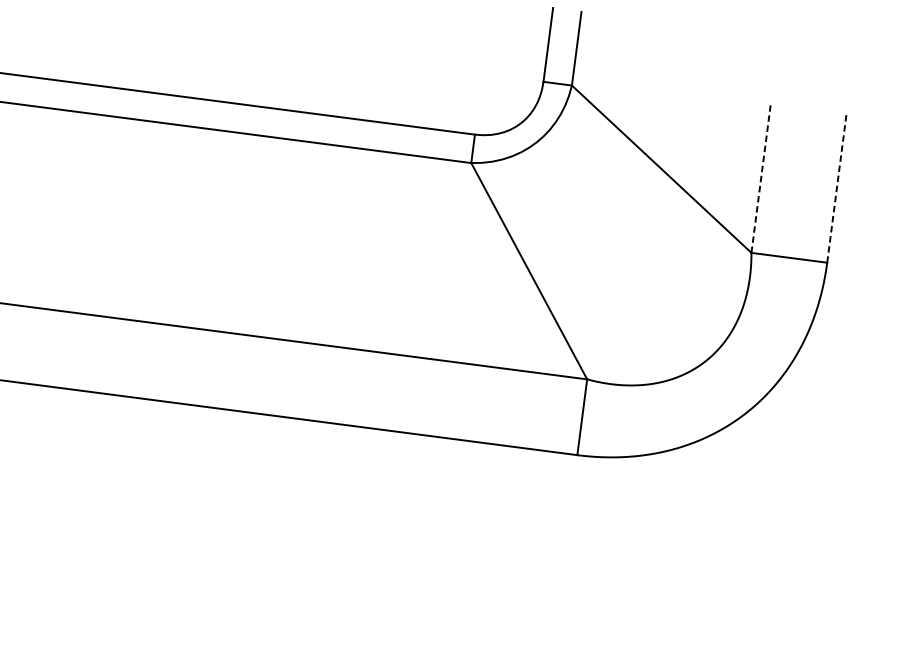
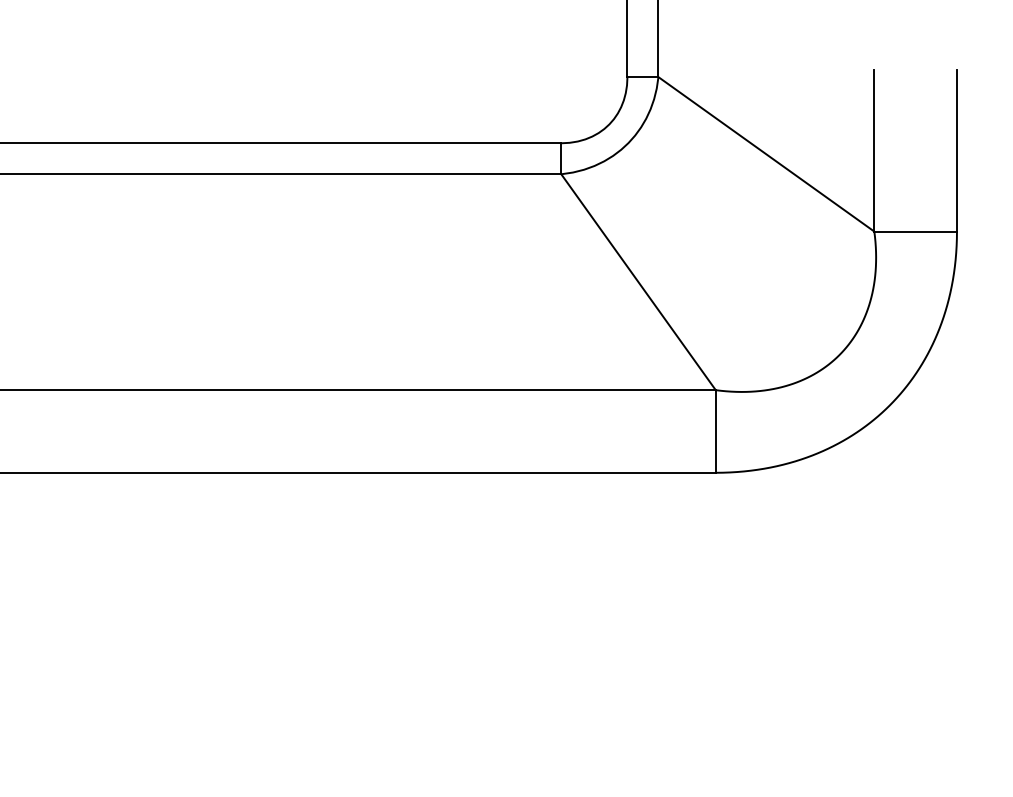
line: (761, 178) -> (874, 150), dashed -> solid
line: (836, 188) -> (956, 150), dashed -> solid

